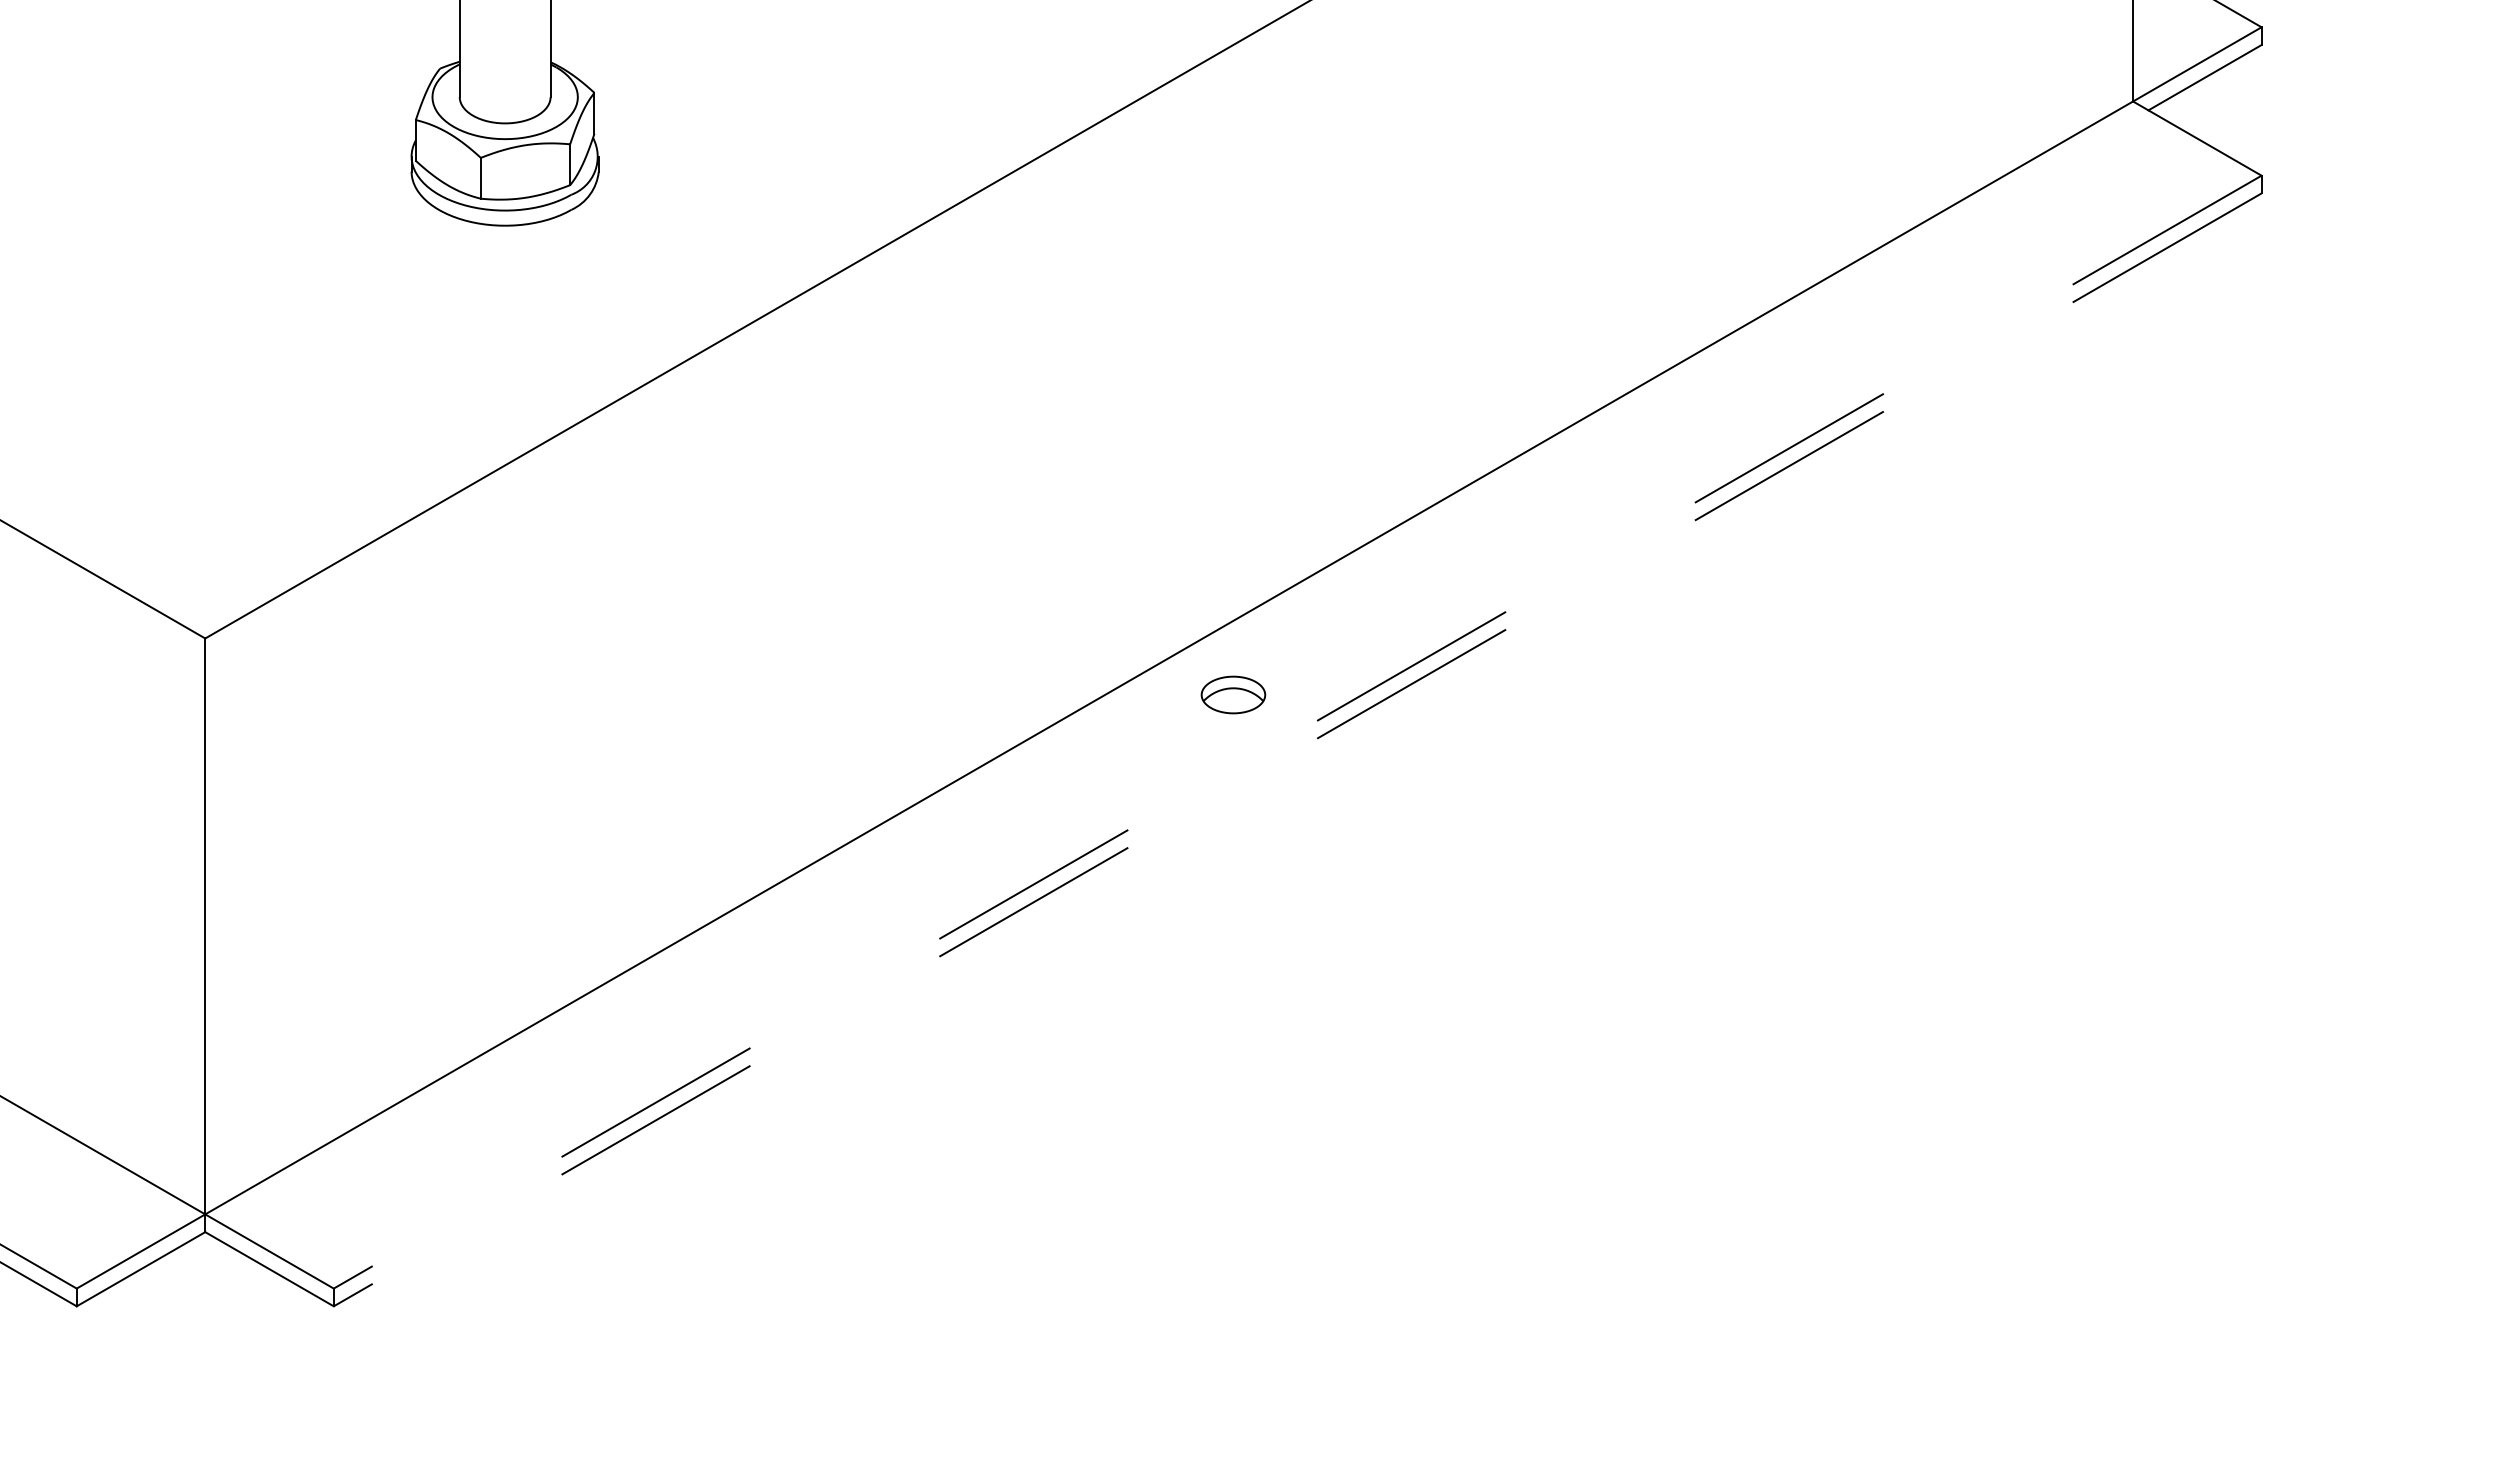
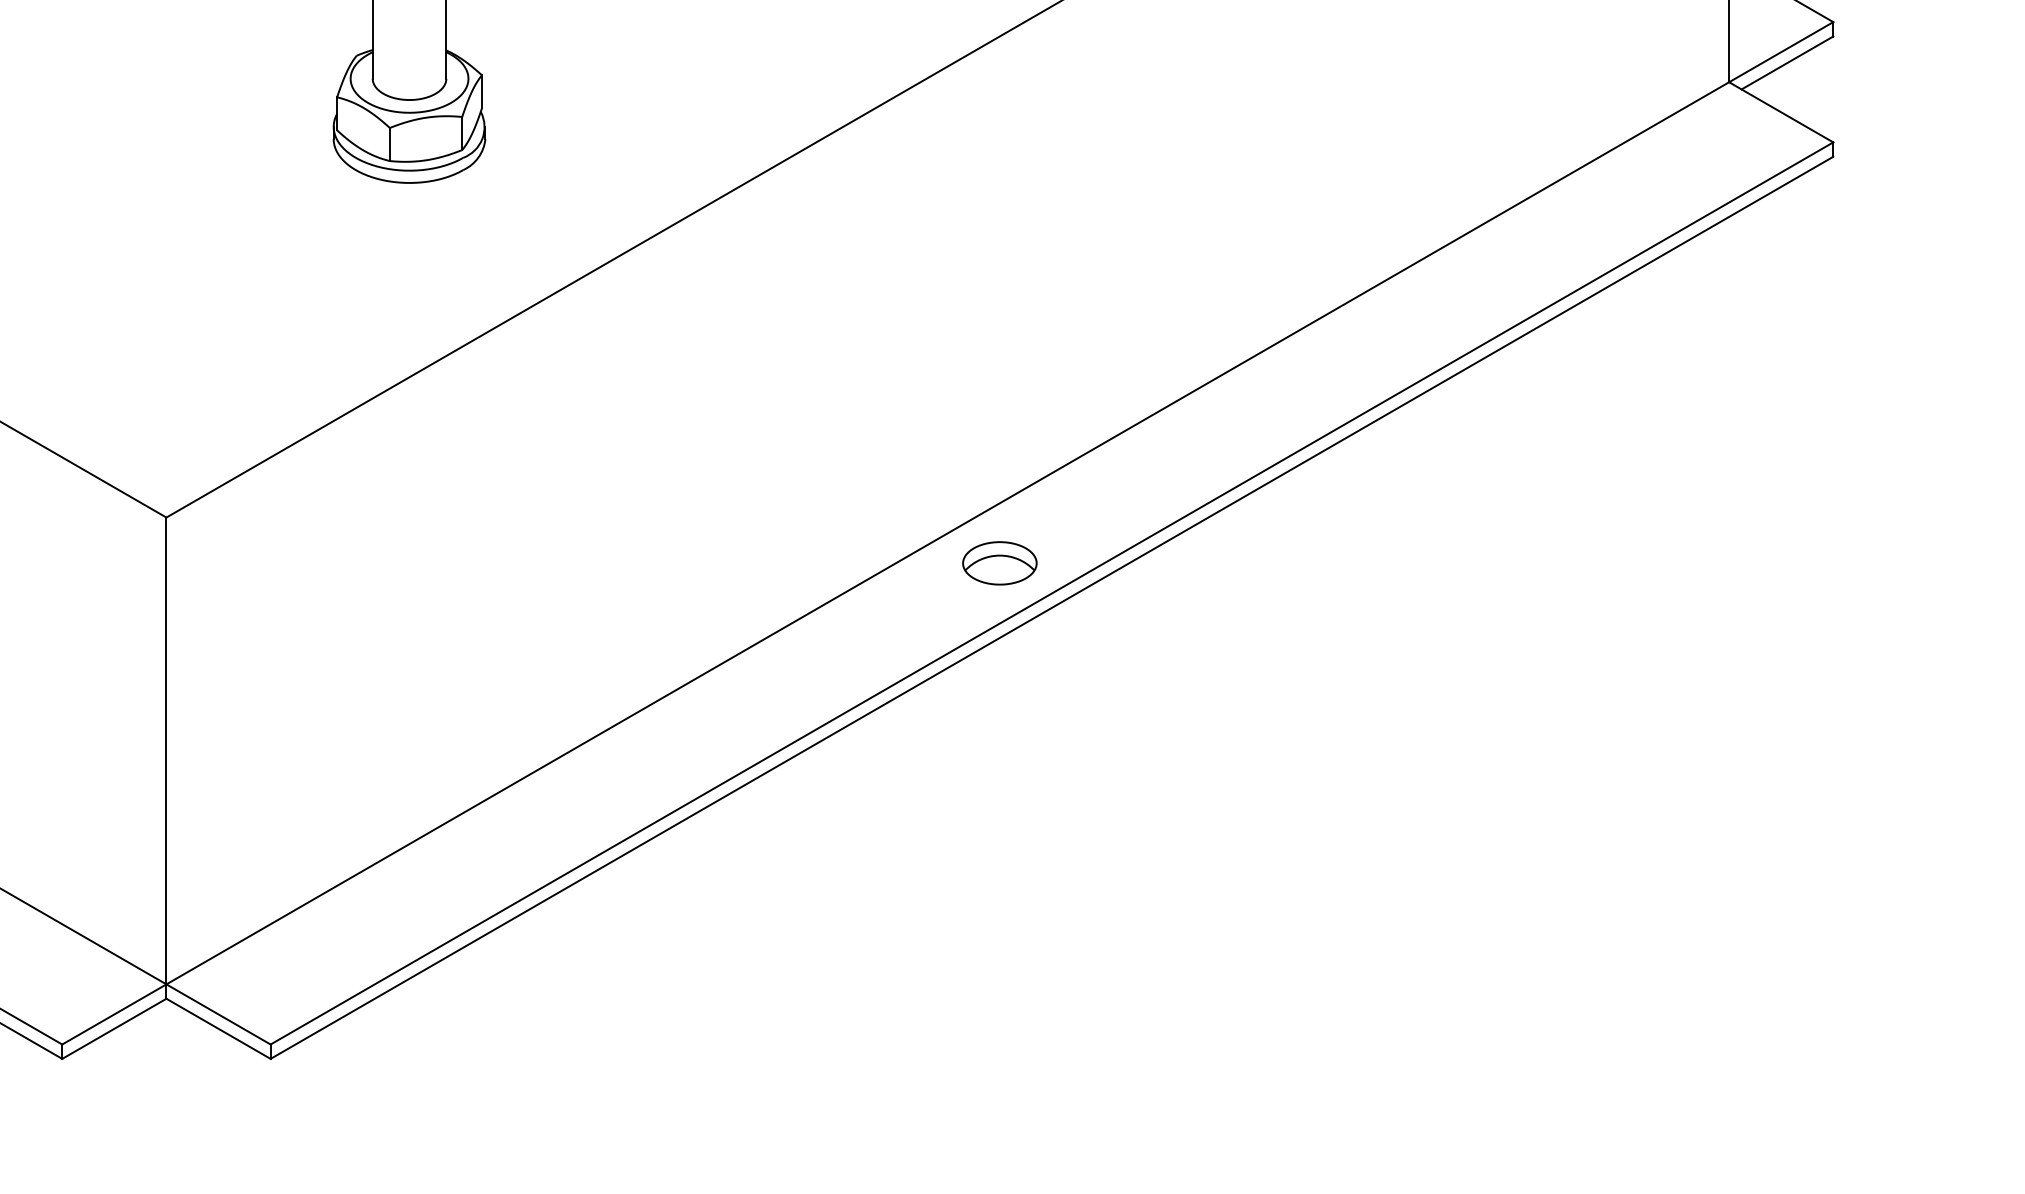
part: (1233, 694) -> (999, 562), size x1.43
line: (1297, 732) -> (1051, 593), dashed -> solid
line: (1297, 749) -> (1051, 607), dashed -> solid

